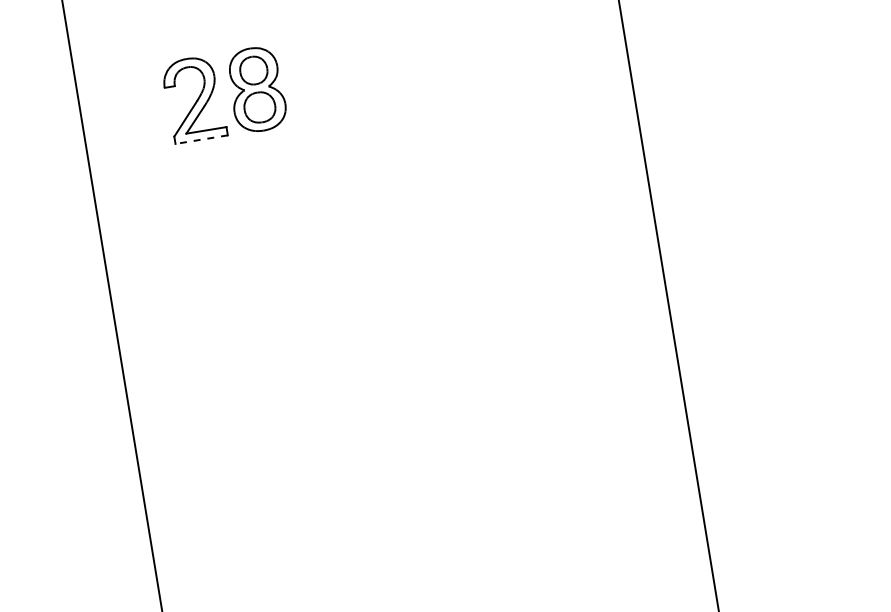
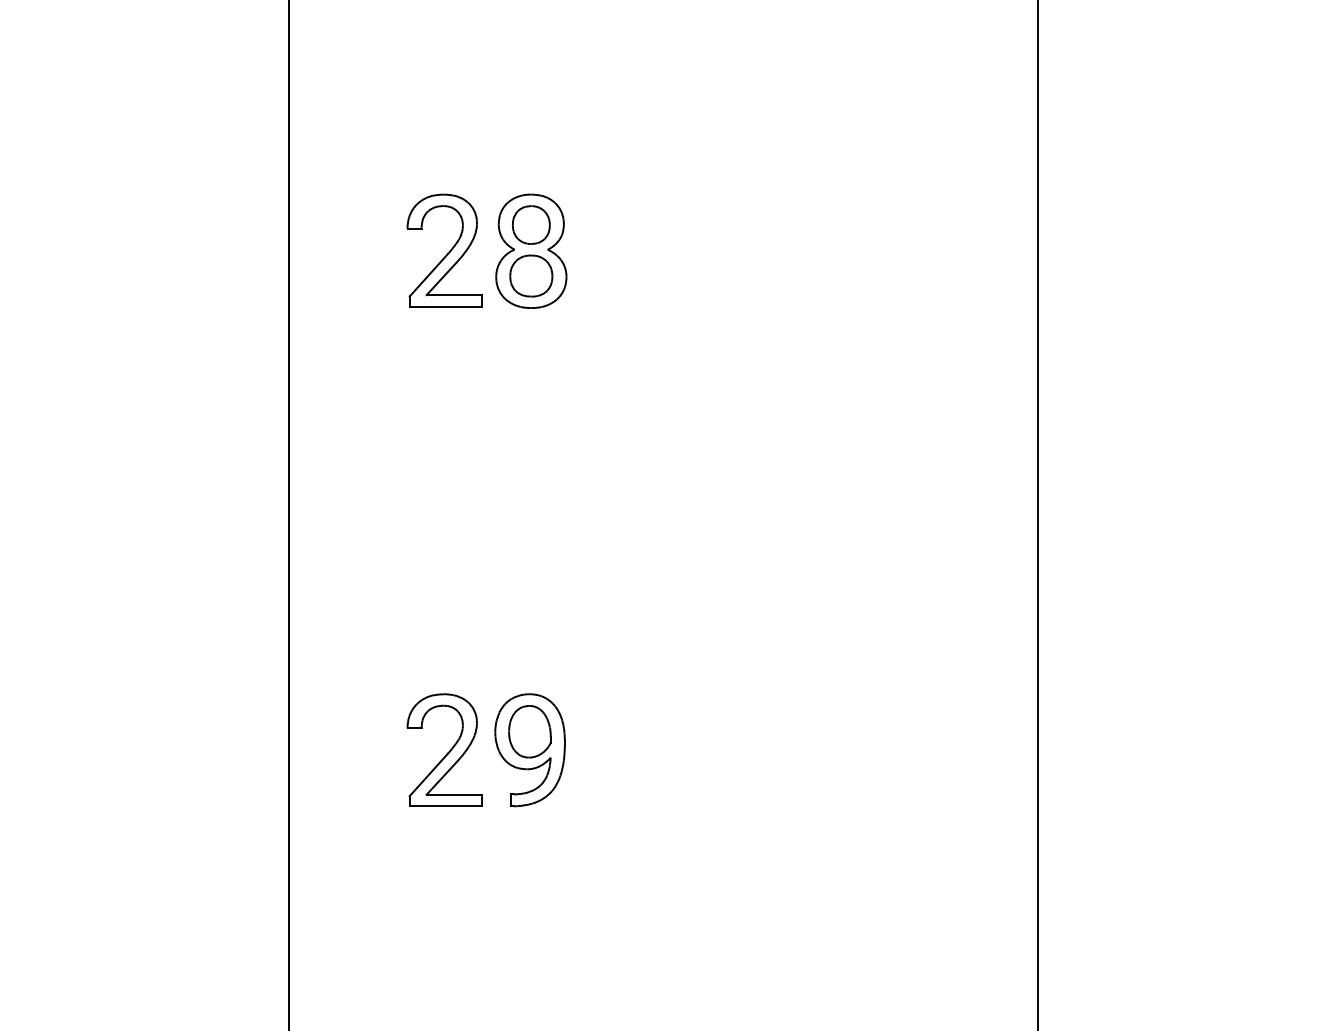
line: (201, 139) -> (445, 306), dashed -> solid
part: (314, 450) -> (529, 750), added
part: (253, 460) -> (444, 749), added

